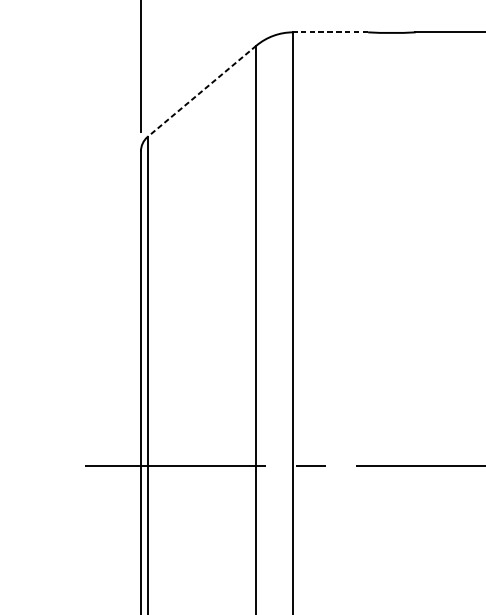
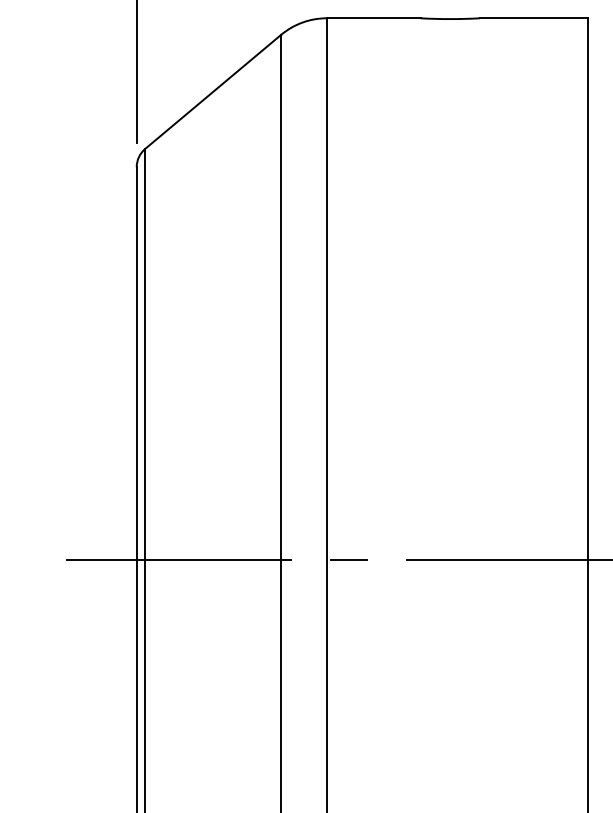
line: (330, 32) -> (373, 18), dashed -> solid
line: (202, 90) -> (213, 91), dashed -> solid

